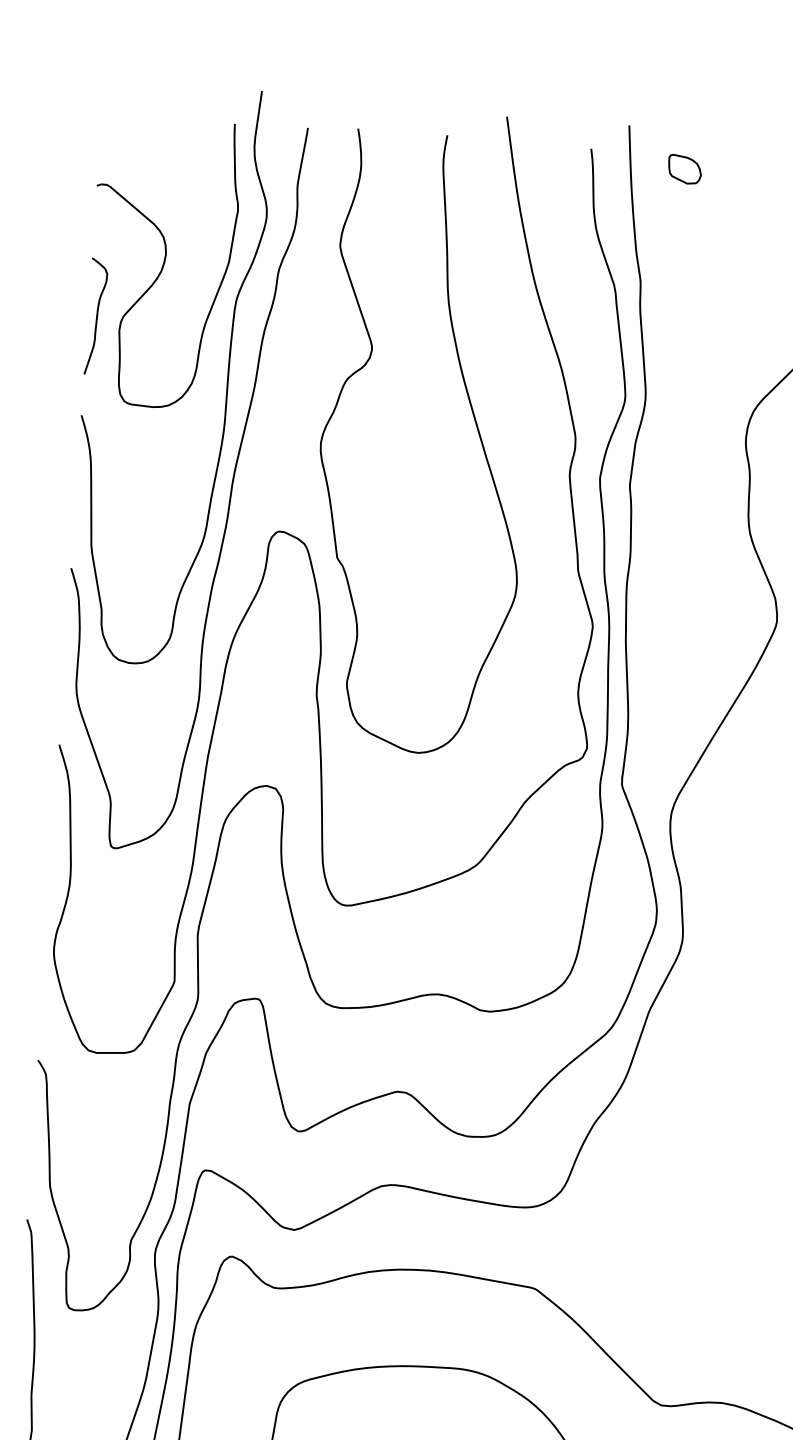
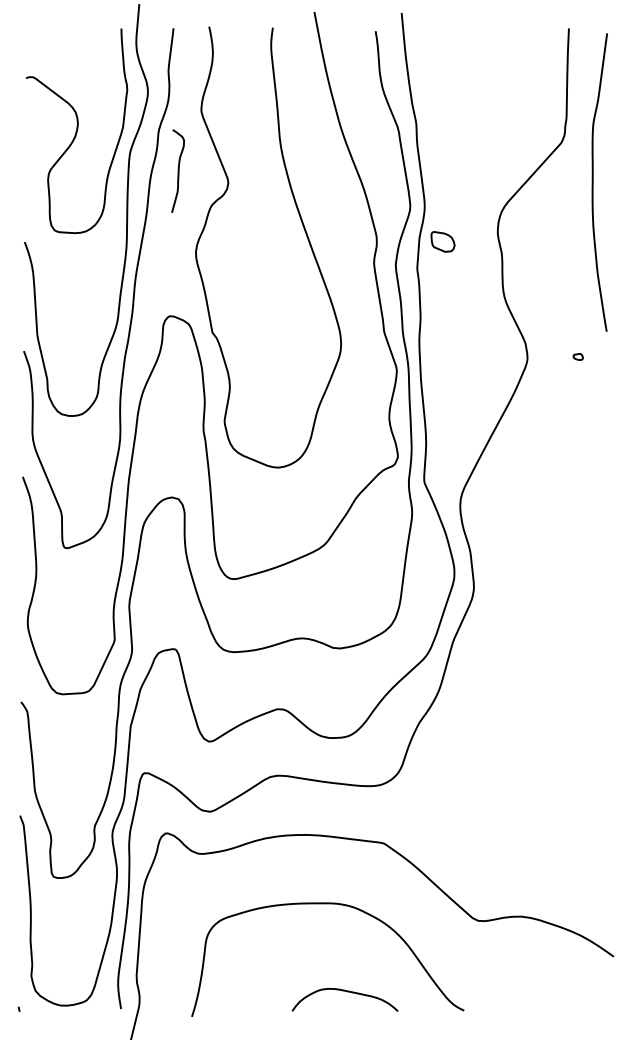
part: (684, 168) -> (442, 241), moved
curve: (95, 315) -> (177, 170), moved

